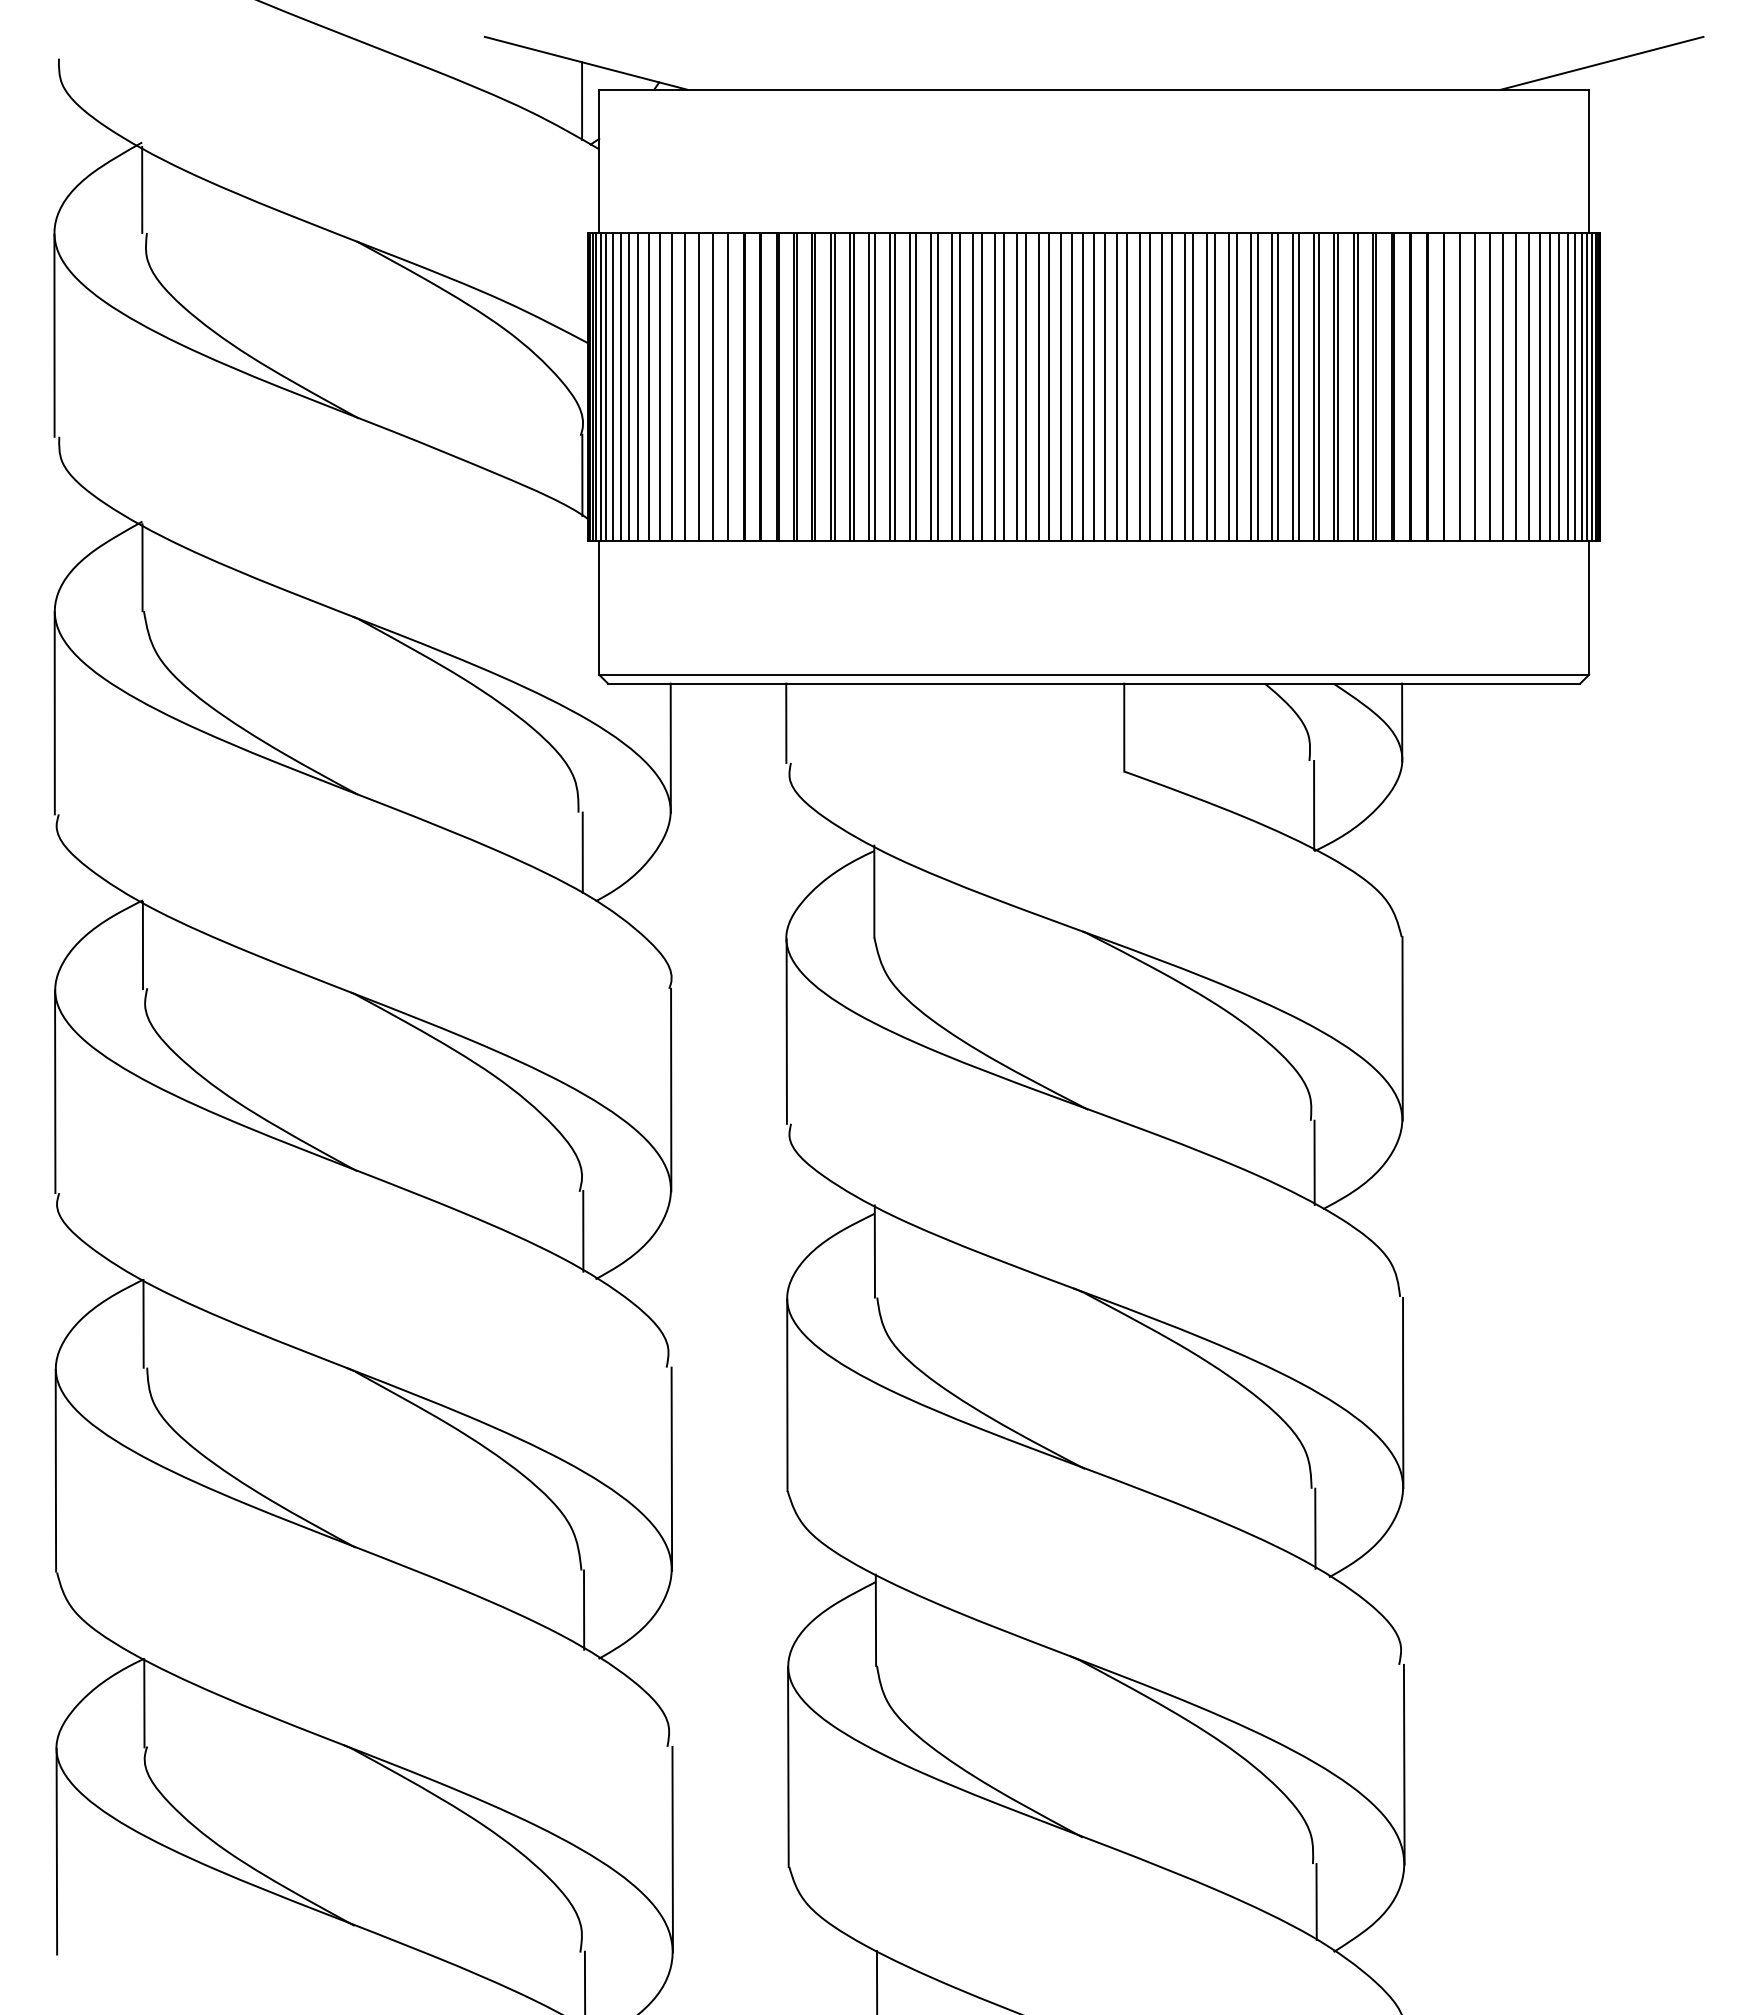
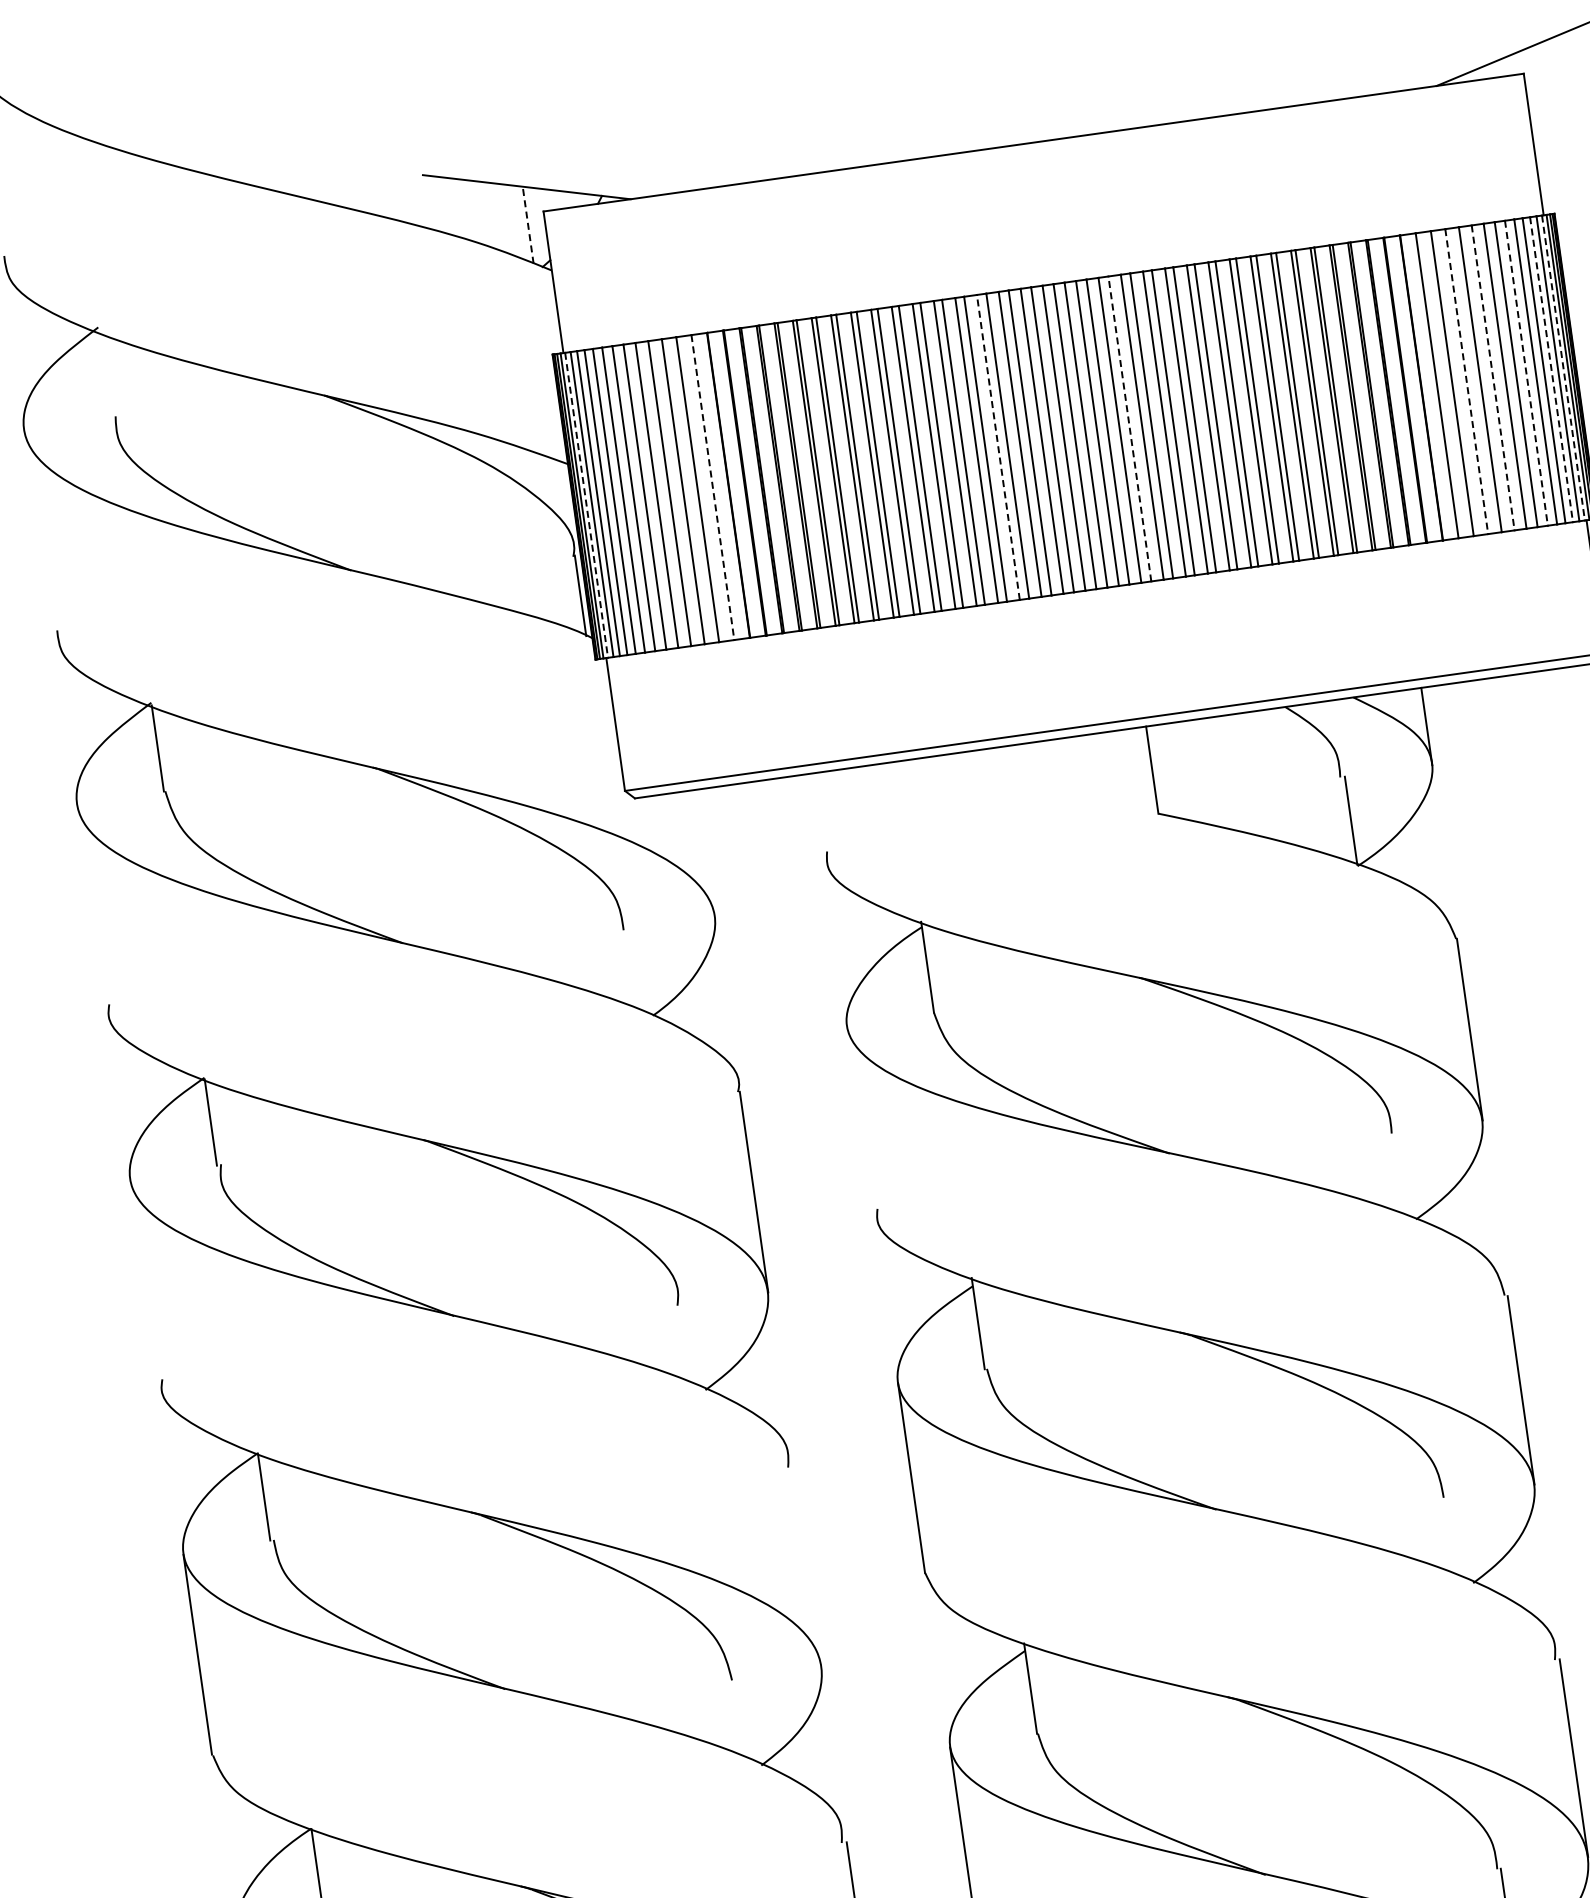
line: (582, 101) -> (528, 225), solid -> dashed
line: (142, 189) -> (105, 373), removed
line: (54, 335) -> (38, 530), removed
line: (600, 386) -> (586, 505), solid -> dashed
line: (728, 386) -> (712, 487), solid -> dashed
line: (1016, 386) -> (998, 447), solid -> dashed
line: (1149, 386) -> (1129, 428), solid -> dashed
line: (1489, 386) -> (1466, 381), solid -> dashed
line: (1516, 386) -> (1493, 377), solid -> dashed
line: (1550, 386) -> (1526, 373), solid -> dashed
line: (1575, 386) -> (1551, 369), solid -> dashed
line: (1587, 386) -> (1563, 367), solid -> dashed
line: (54, 713) -> (90, 905), removed
line: (786, 722) -> (817, 812), removed
line: (670, 747) -> (705, 852), removed
line: (582, 852) -> (633, 969), removed
line: (786, 1031) -> (860, 1118), removed
line: (55, 1091) -> (144, 1279), removed
line: (1314, 1162) -> (1401, 1174), removed
line: (583, 1231) -> (686, 1344), removed
line: (671, 1468) -> (807, 1566), removed
line: (1315, 1528) -> (1453, 1536), removed
line: (584, 1609) -> (740, 1718), removed

